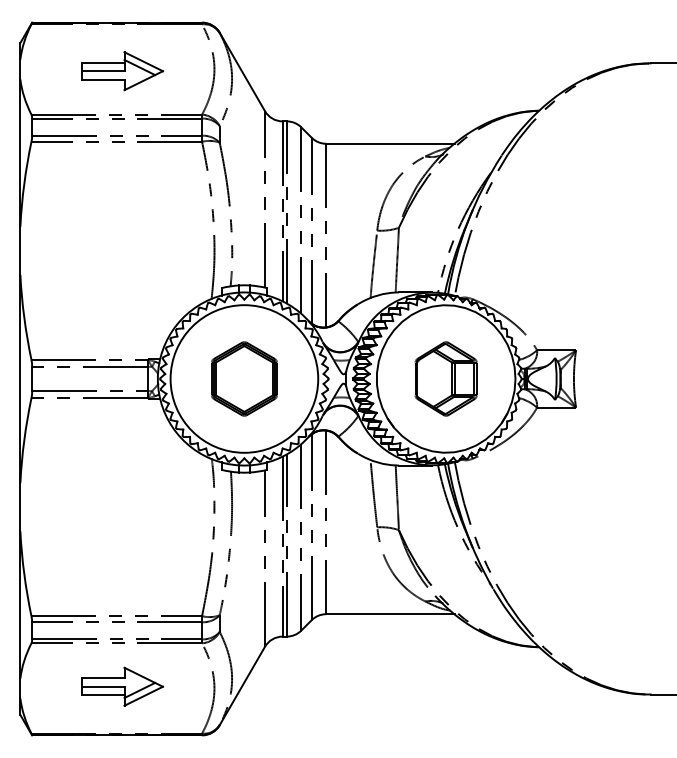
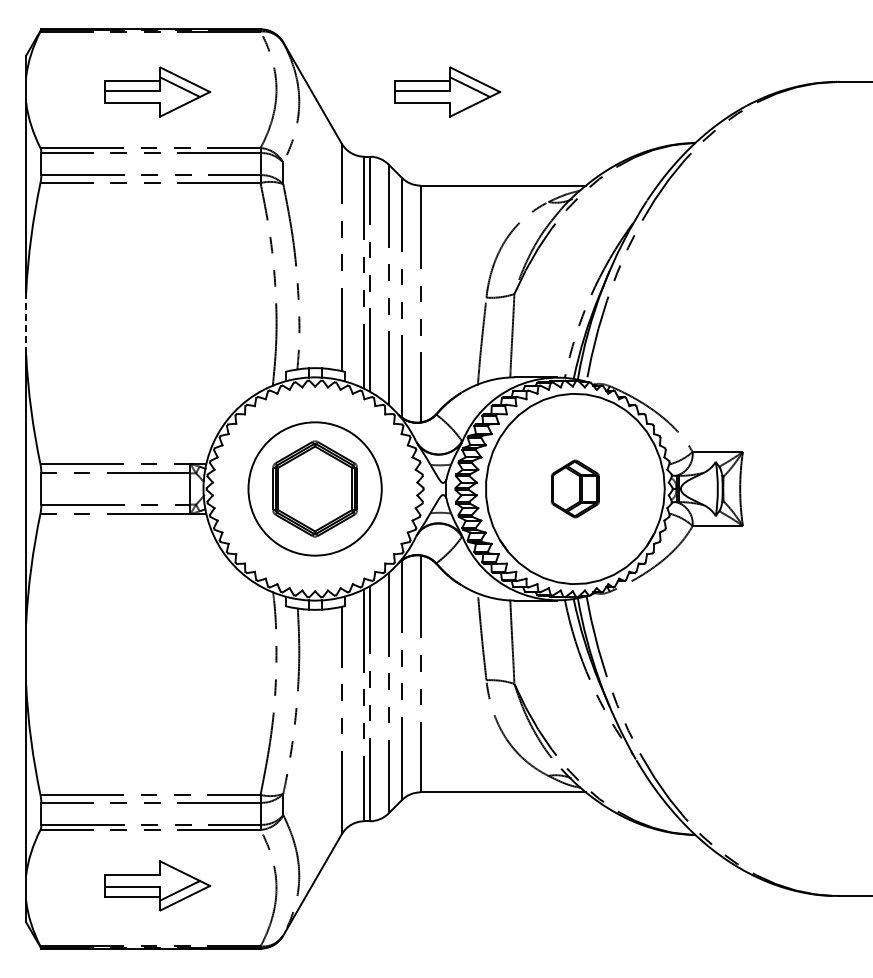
part: (347, 70) -> (447, 91), added
line: (20, 251) -> (26, 324), solid -> dashed
circle: (243, 378) -> (314, 488), size x0.7
part: (446, 378) -> (575, 488), size x0.6

